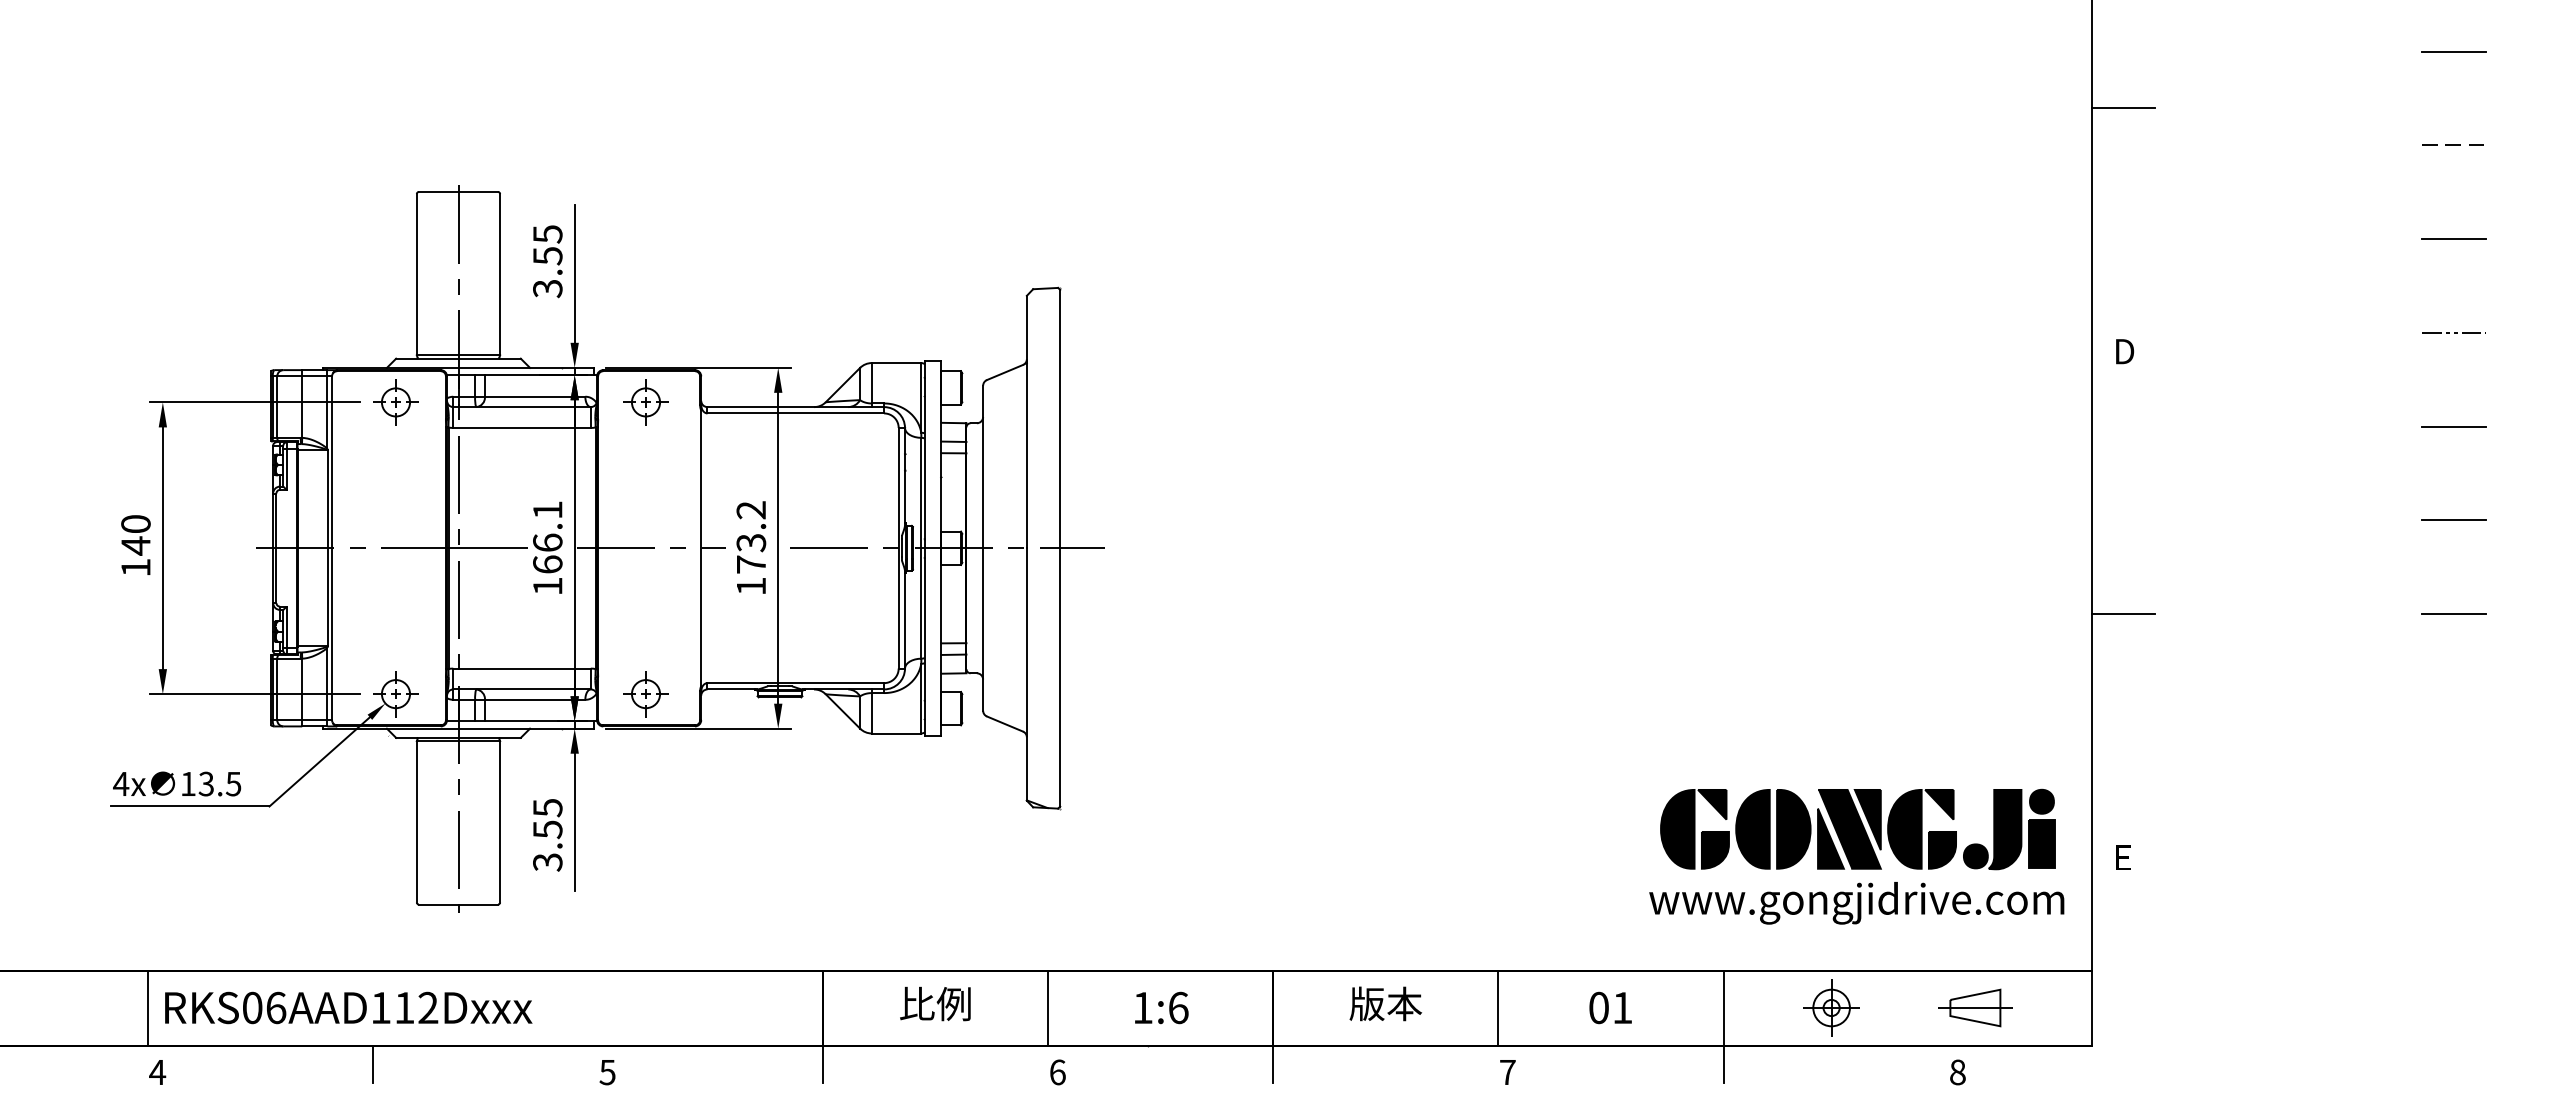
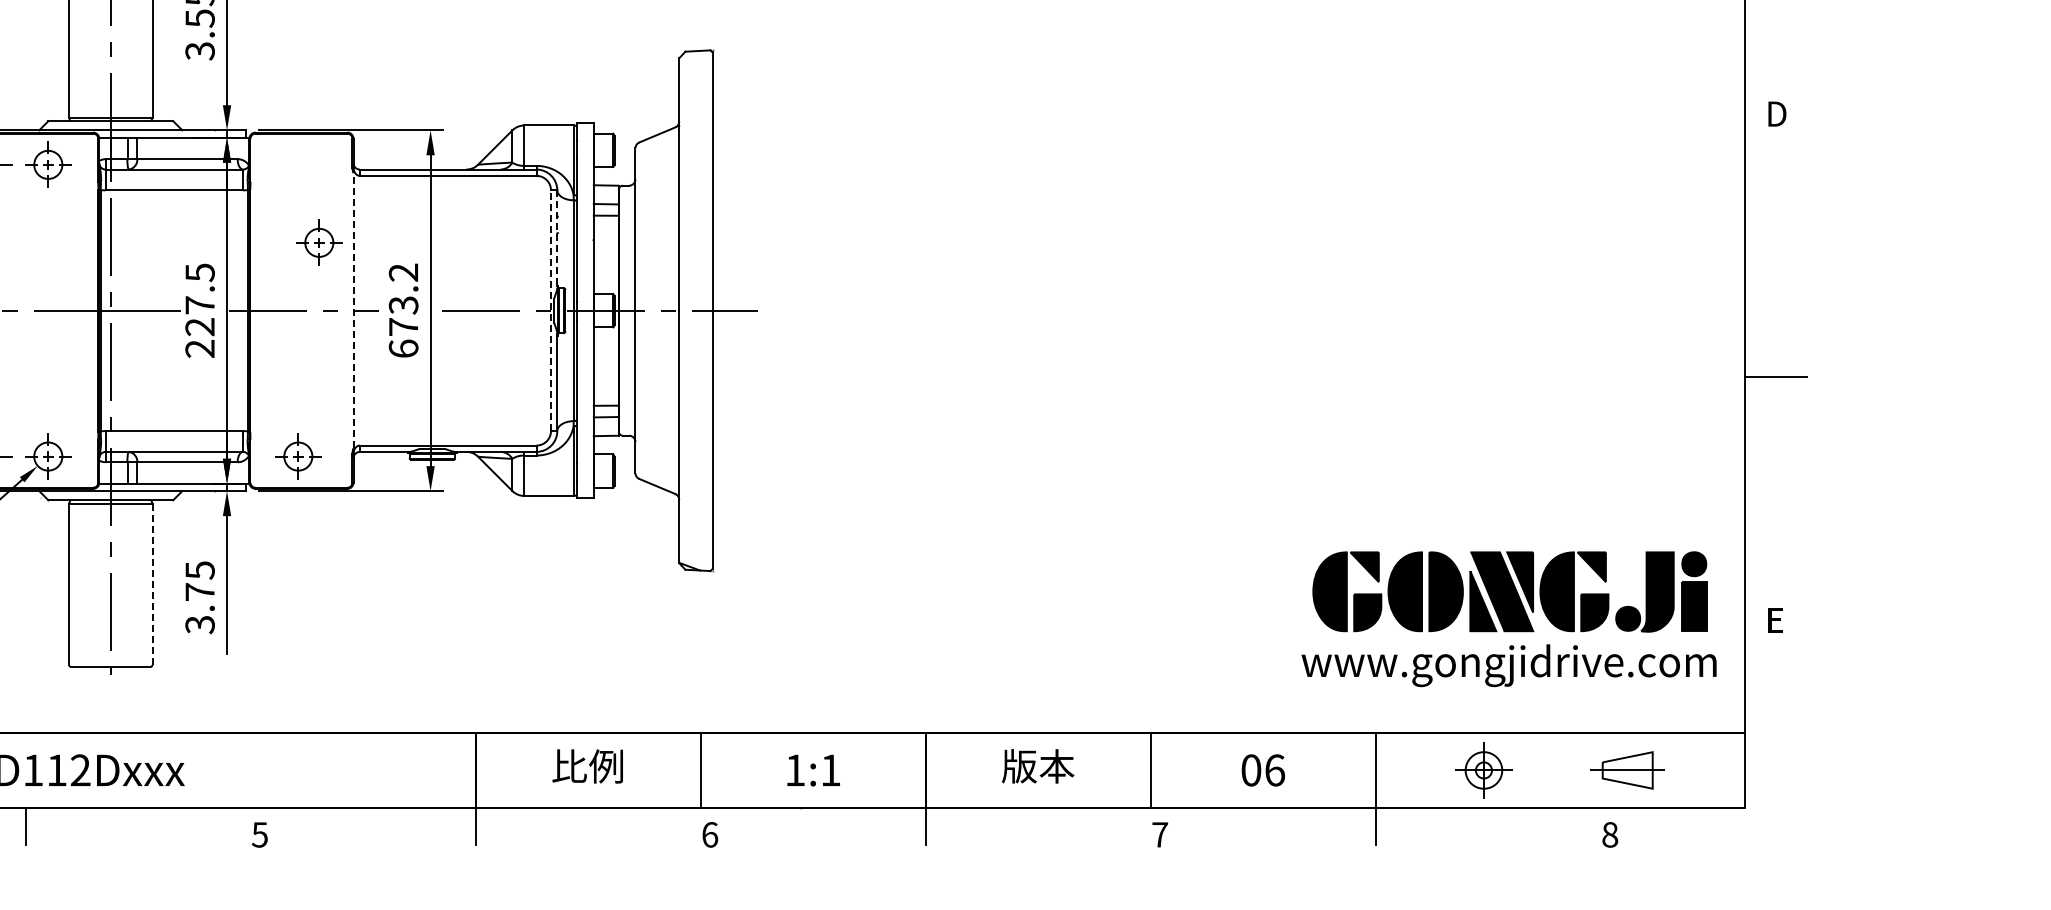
part: (645, 402) -> (318, 242), moved
line: (905, 476) -> (557, 238), solid -> dashed
line: (898, 547) -> (550, 309), solid -> dashed
text: (547, 548) -> (199, 310), 166.1 -> 227.5
line: (701, 548) -> (353, 310), solid -> dashed
text: (751, 585) -> (403, 347), 173.2 -> 673.2
line: (500, 821) -> (152, 583), solid -> dashed
text: (547, 829) -> (199, 591), 3.55 -> 3.75
text: (1178, 1007) -> (830, 769), 1:6 -> 1:1
text: (1622, 1007) -> (1274, 769), 01 -> 06

